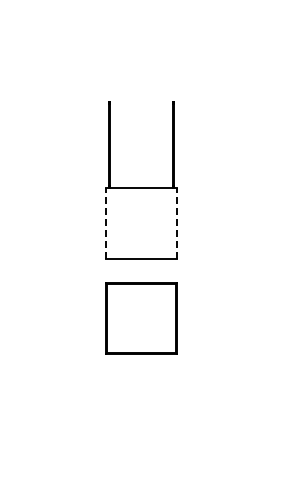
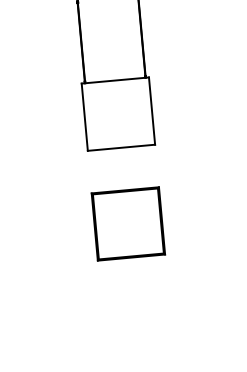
line: (105, 223) -> (84, 117), dashed -> solid
line: (177, 223) -> (152, 110), dashed -> solid
part: (141, 318) -> (128, 223), moved

